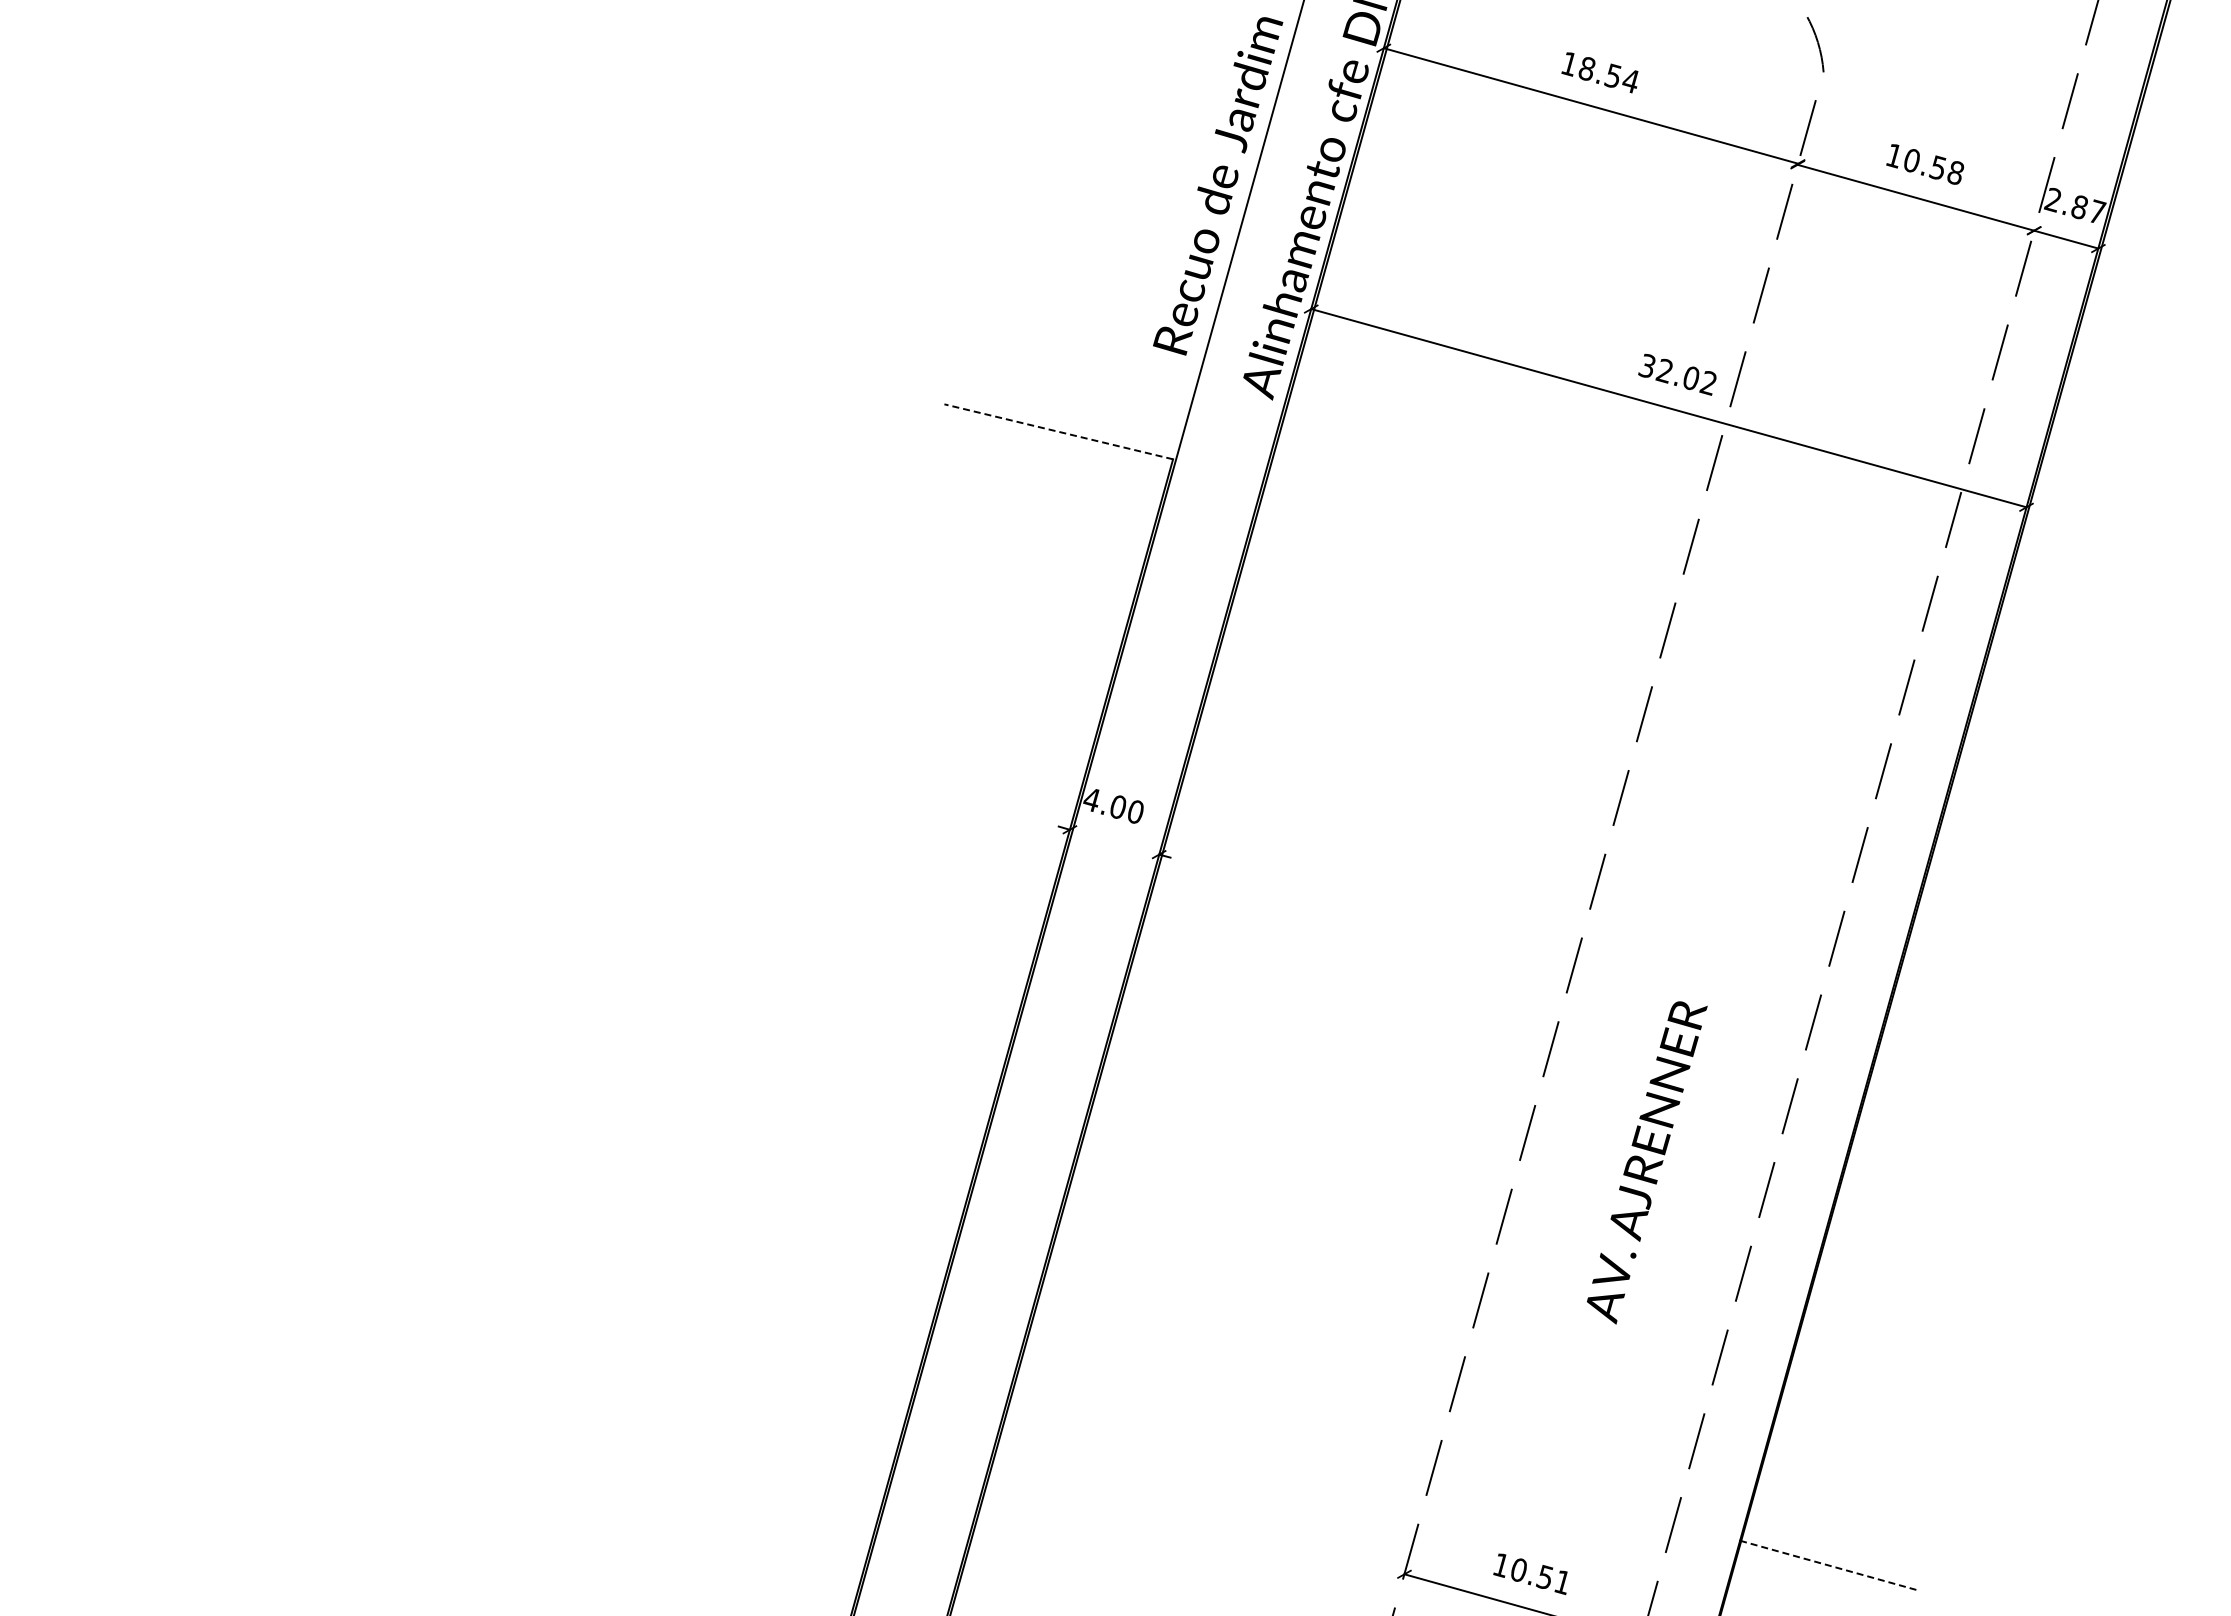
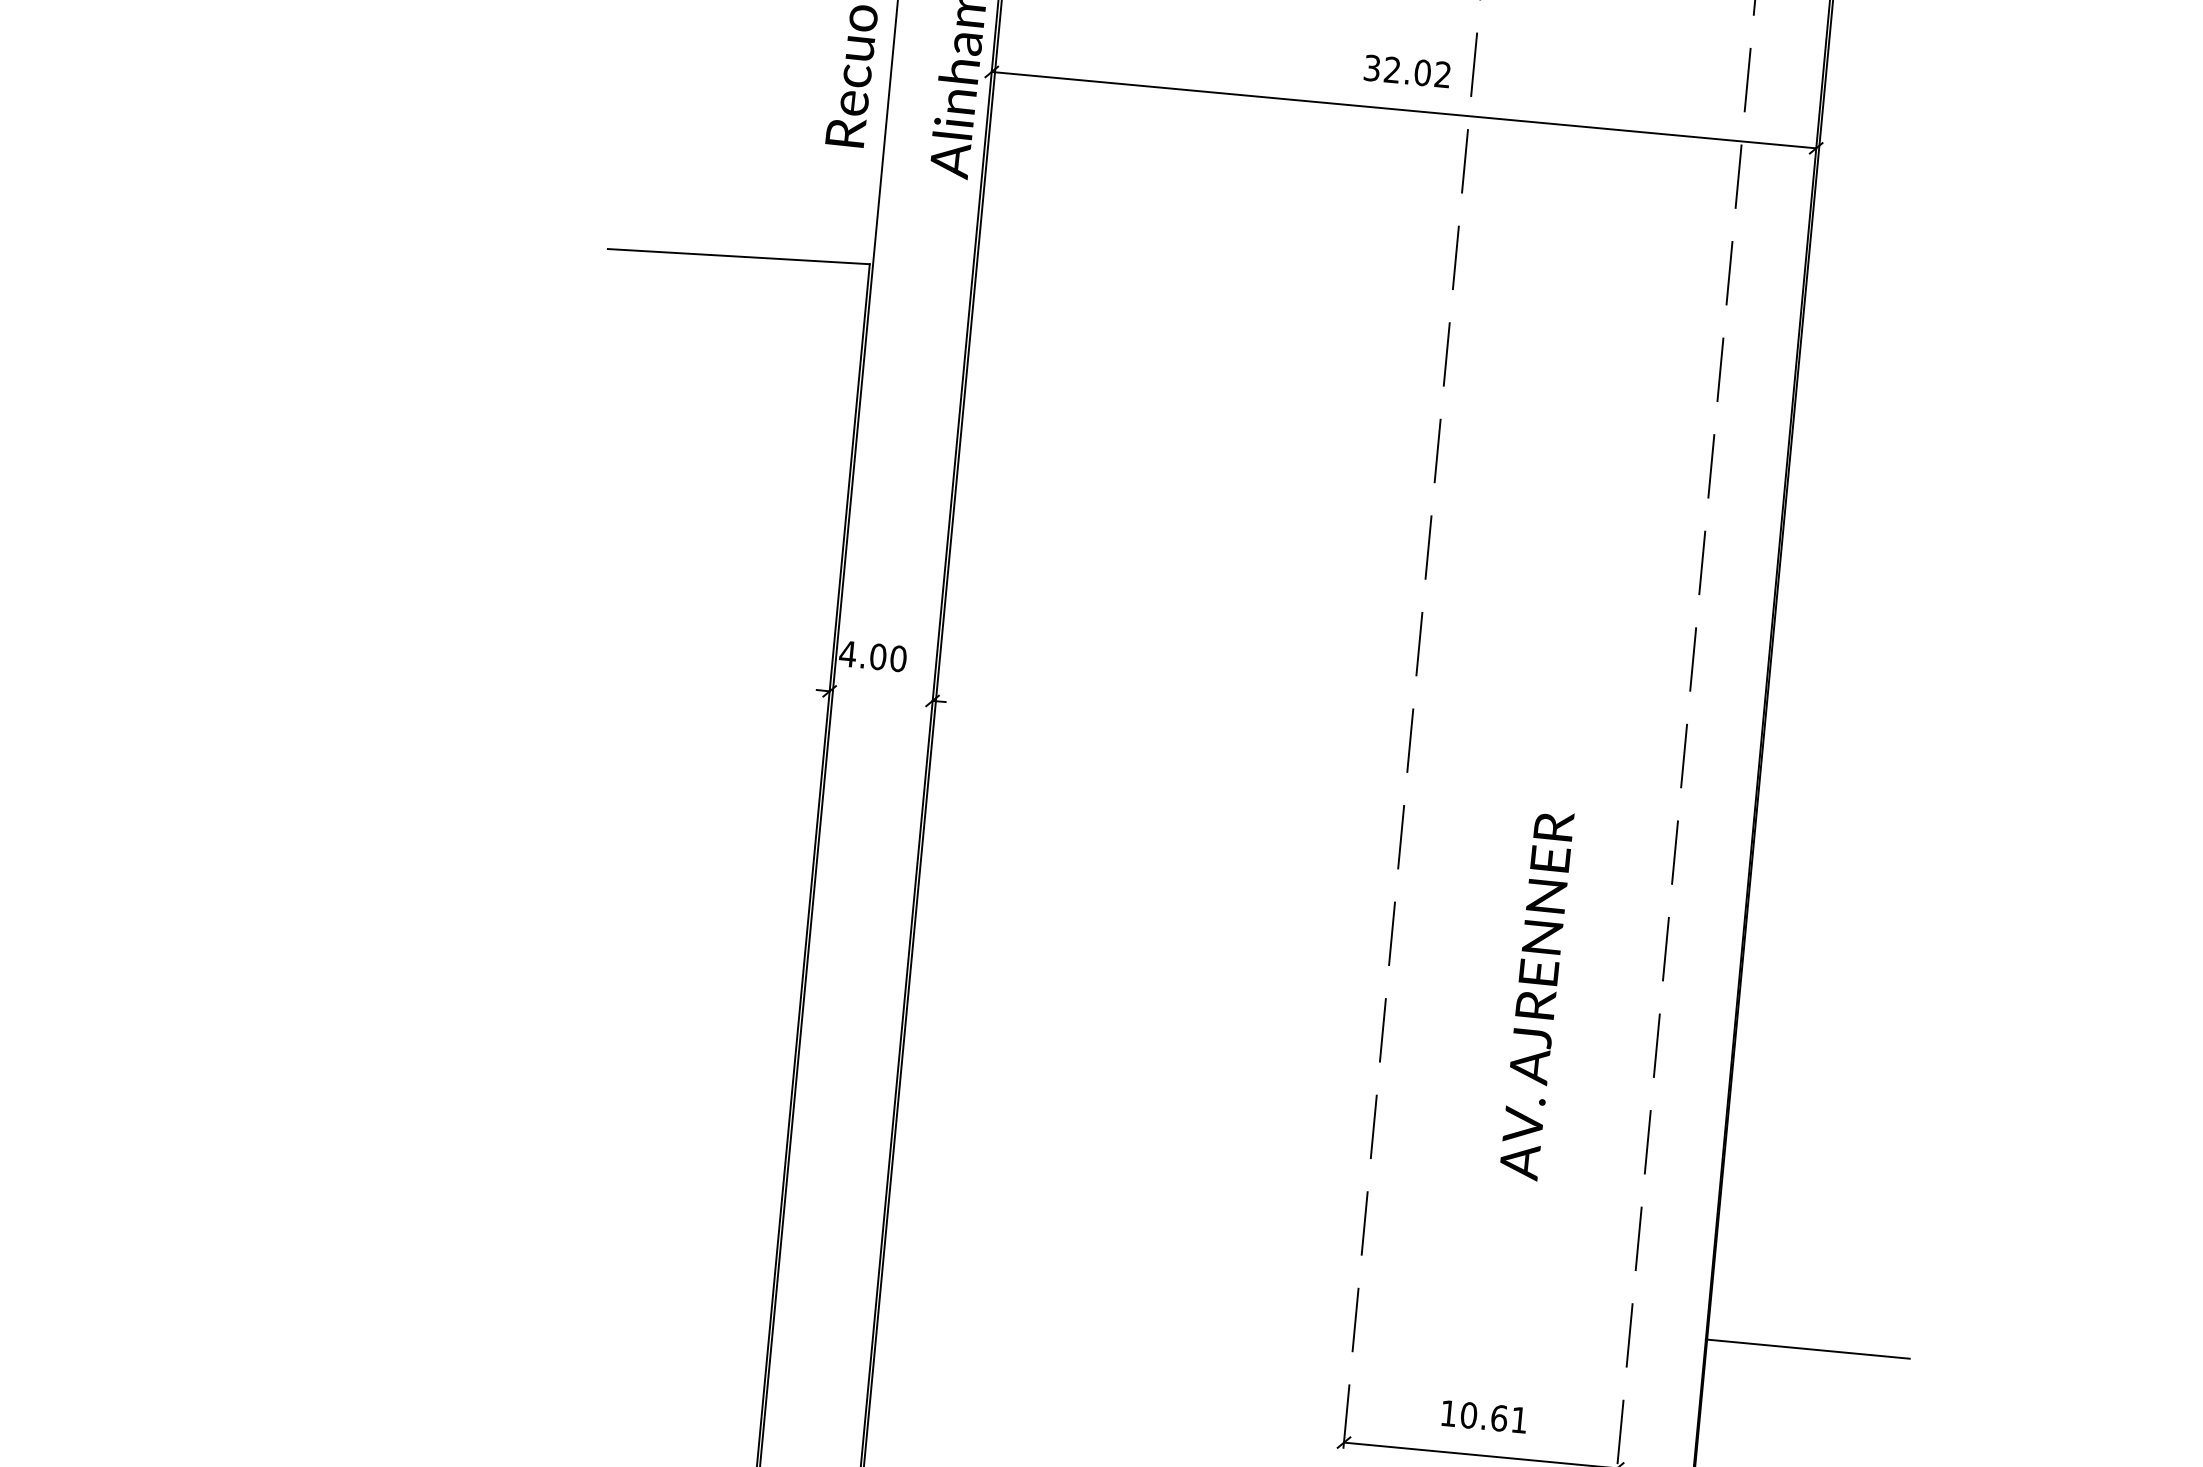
line: (1058, 431) -> (738, 256), dashed -> solid
text: (1647, 1162) -> (1539, 997), moved
line: (1828, 1565) -> (1807, 1349), dashed -> solid
text: (1544, 1577) -> (1498, 1418), 10.51 -> 10.61

